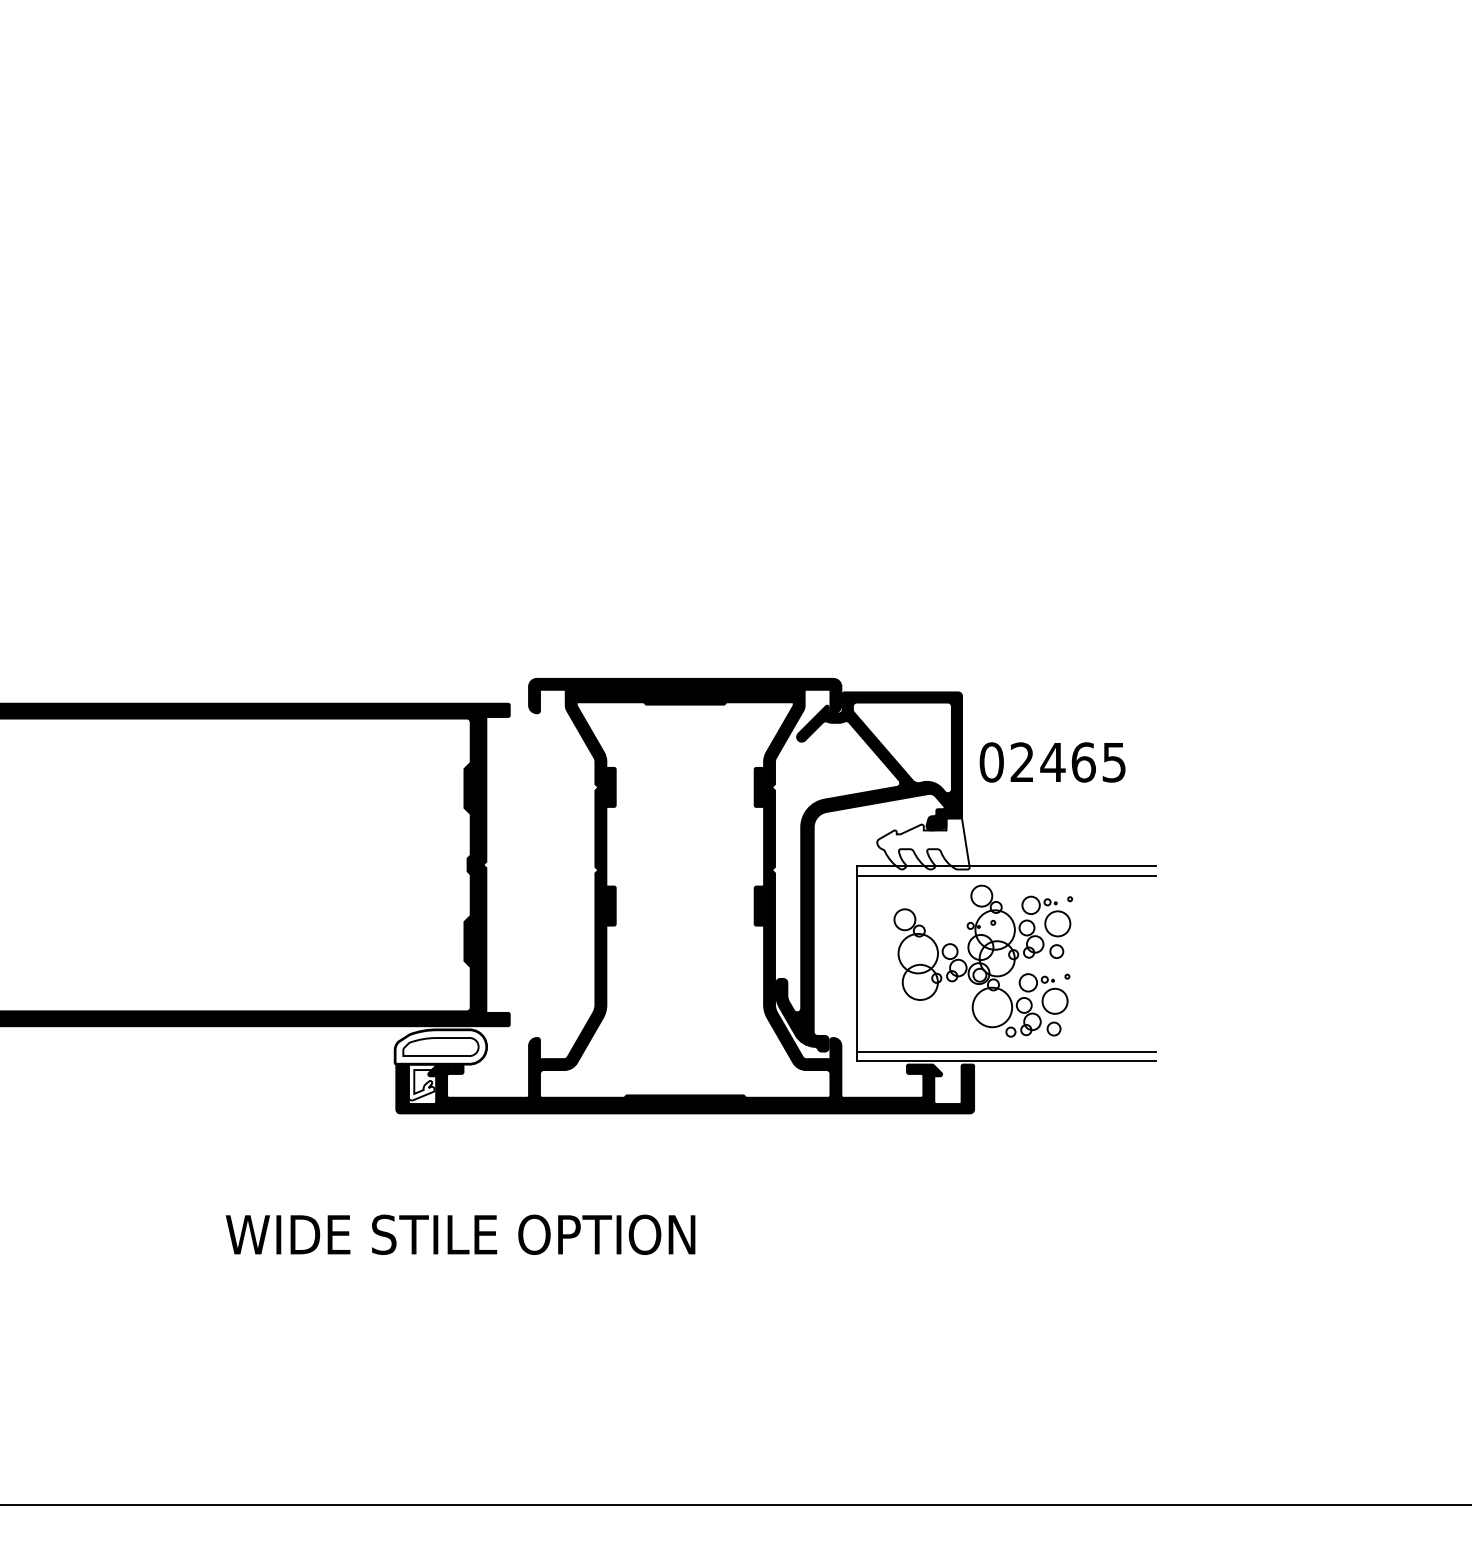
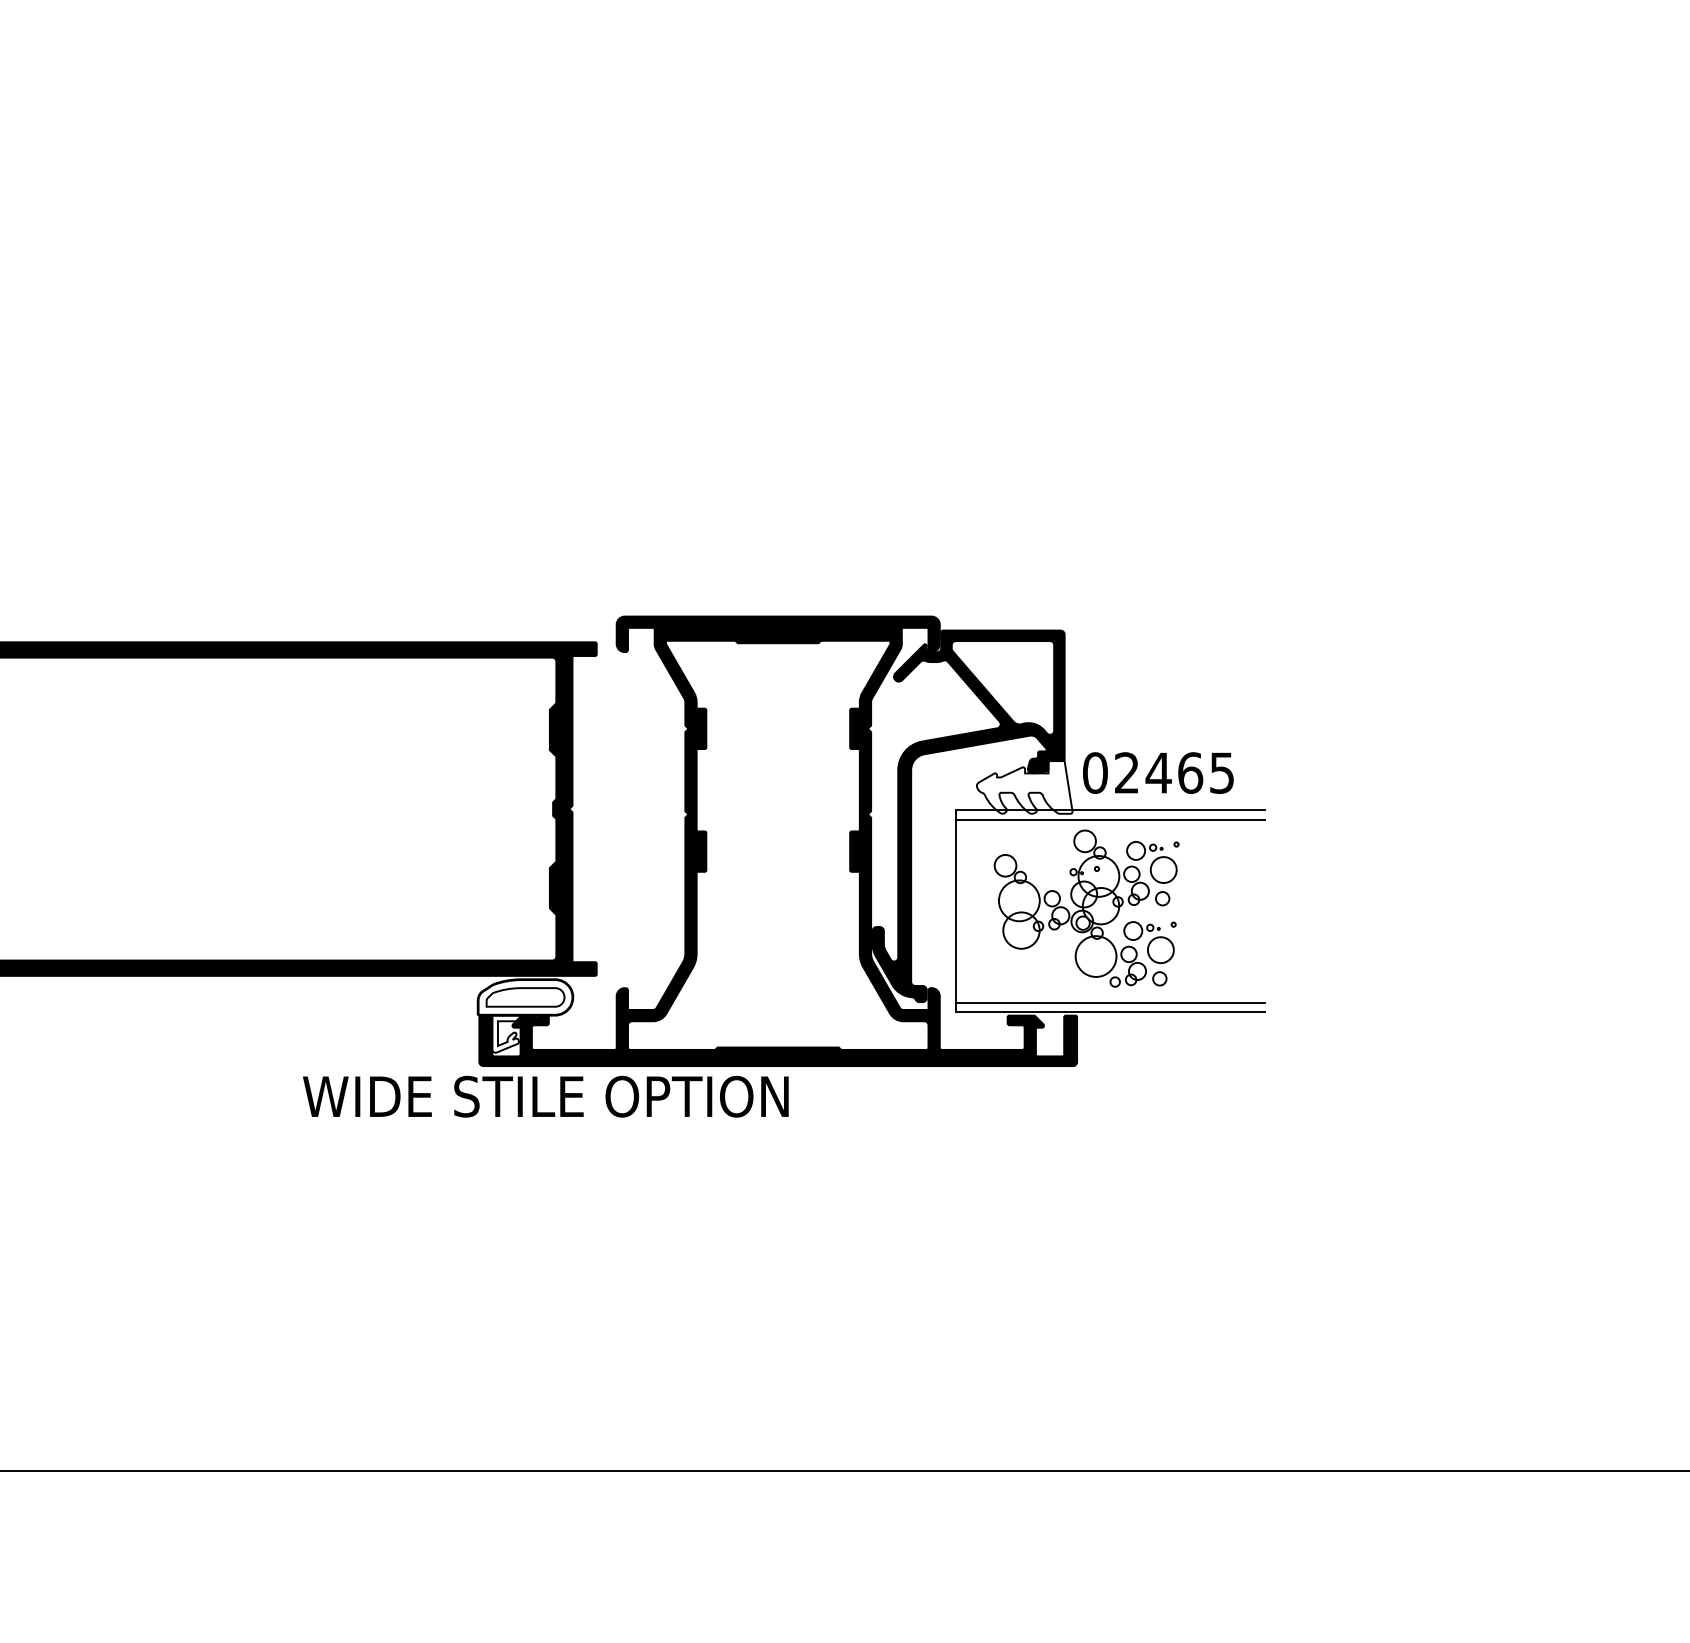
text: (1052, 761) -> (1158, 772), moved
text: (460, 1234) -> (545, 1096), moved

